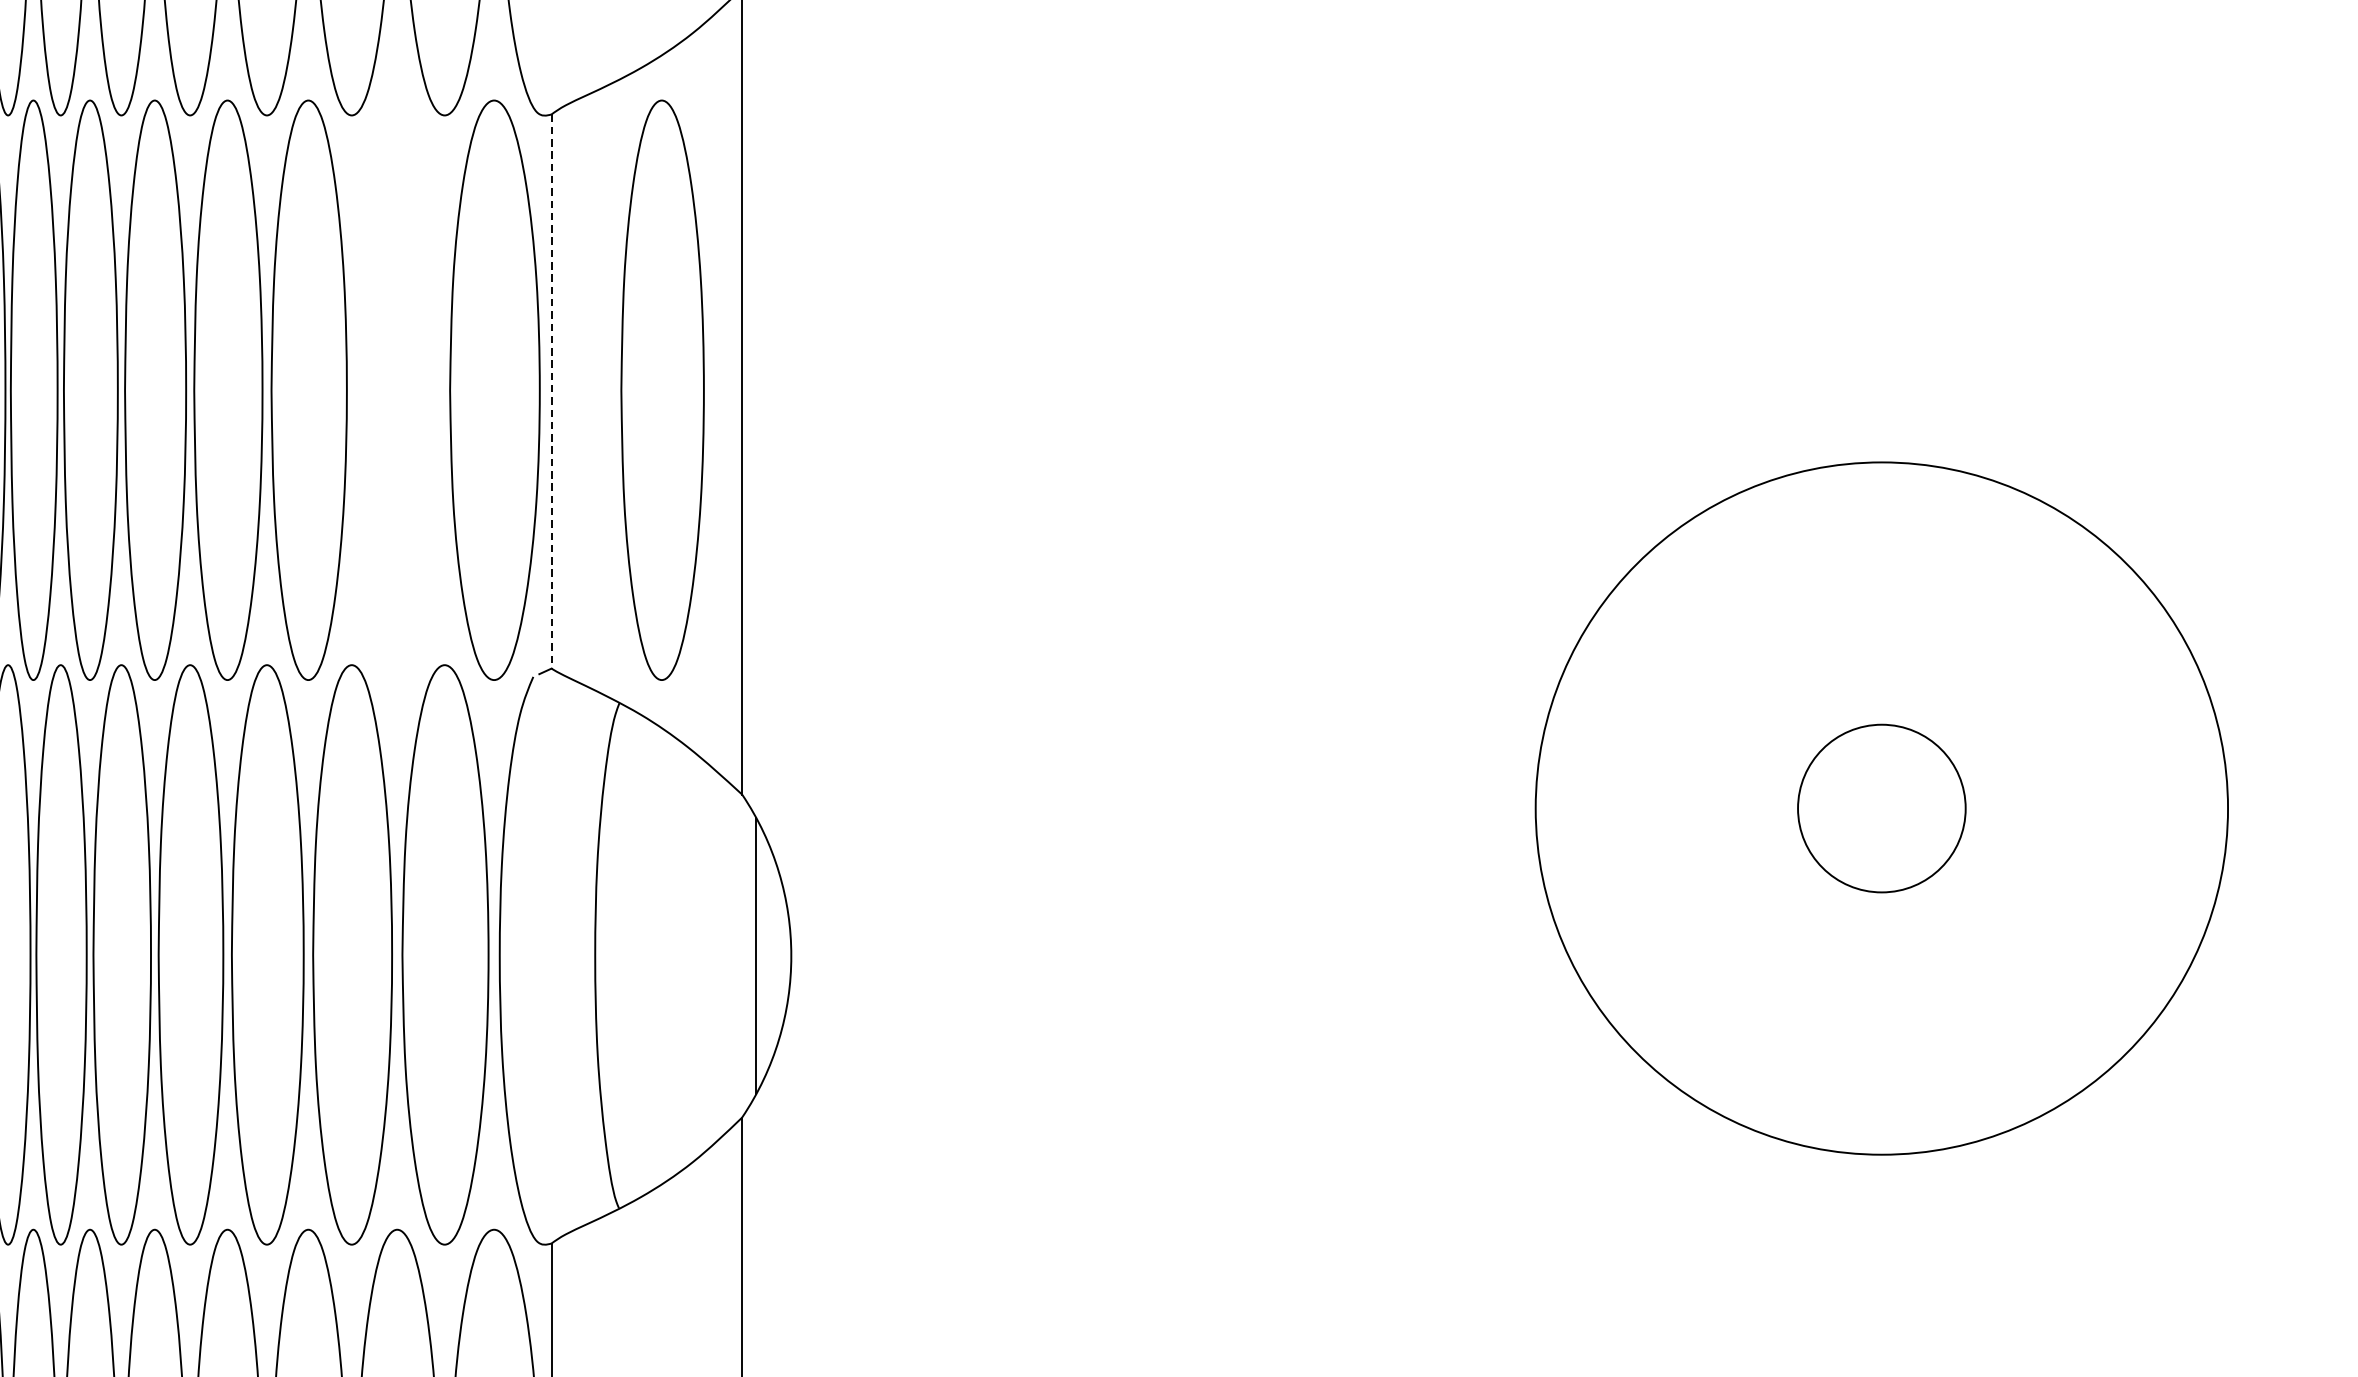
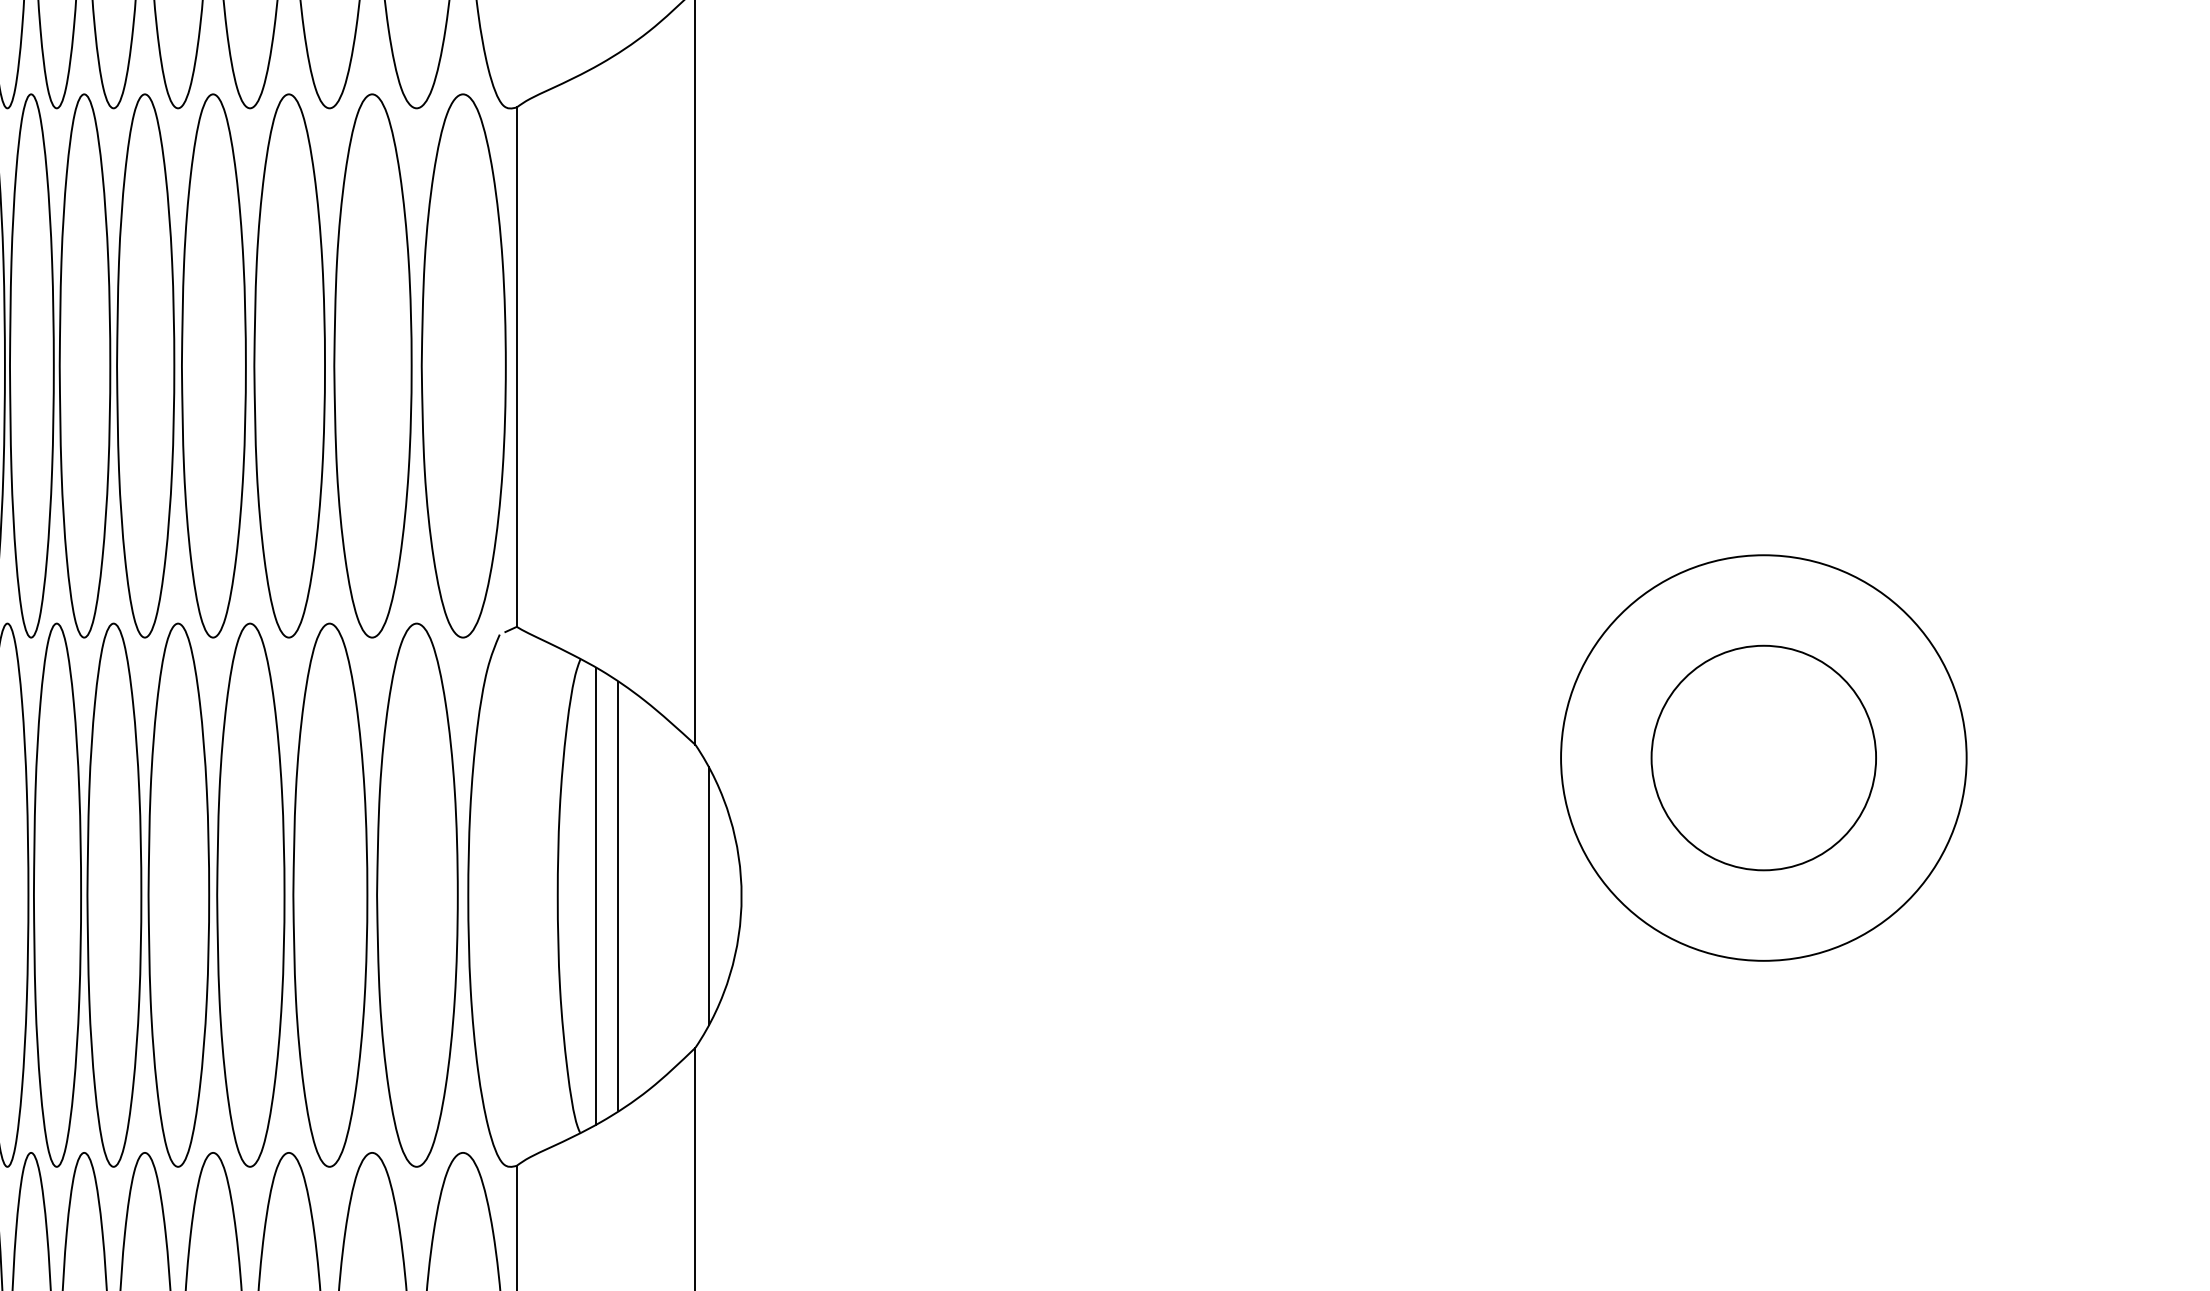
part: (662, 389) -> (372, 365), moved
line: (551, 391) -> (516, 367), dashed -> solid
circle: (1881, 807) -> (1763, 757), size x0.62
circle: (1881, 807) -> (1763, 757), size x1.43
line: (635, 955) -> (595, 895), added
line: (660, 956) -> (618, 896), added

